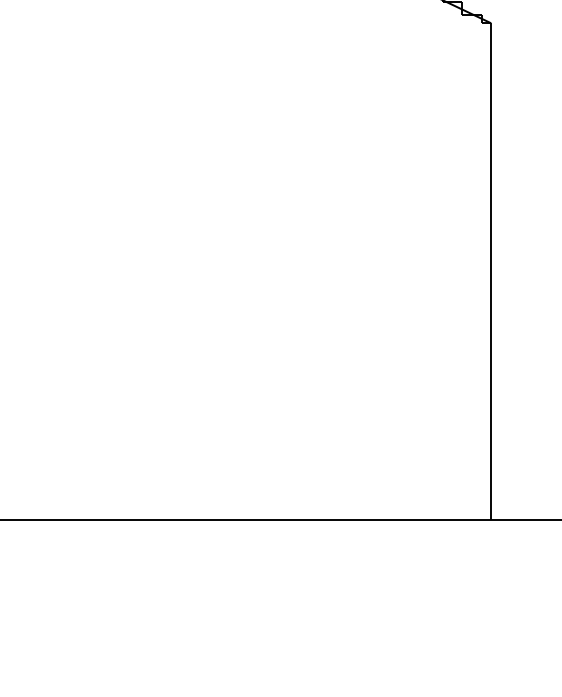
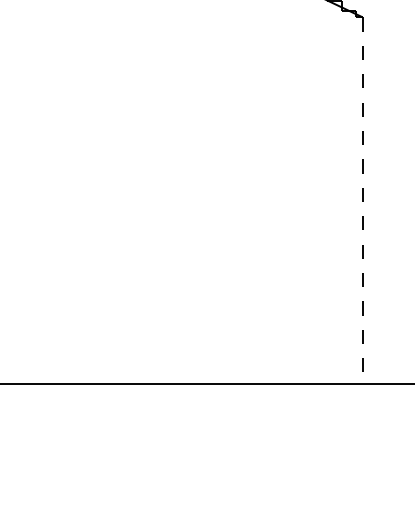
line: (490, 272) -> (362, 201), solid -> dashed

